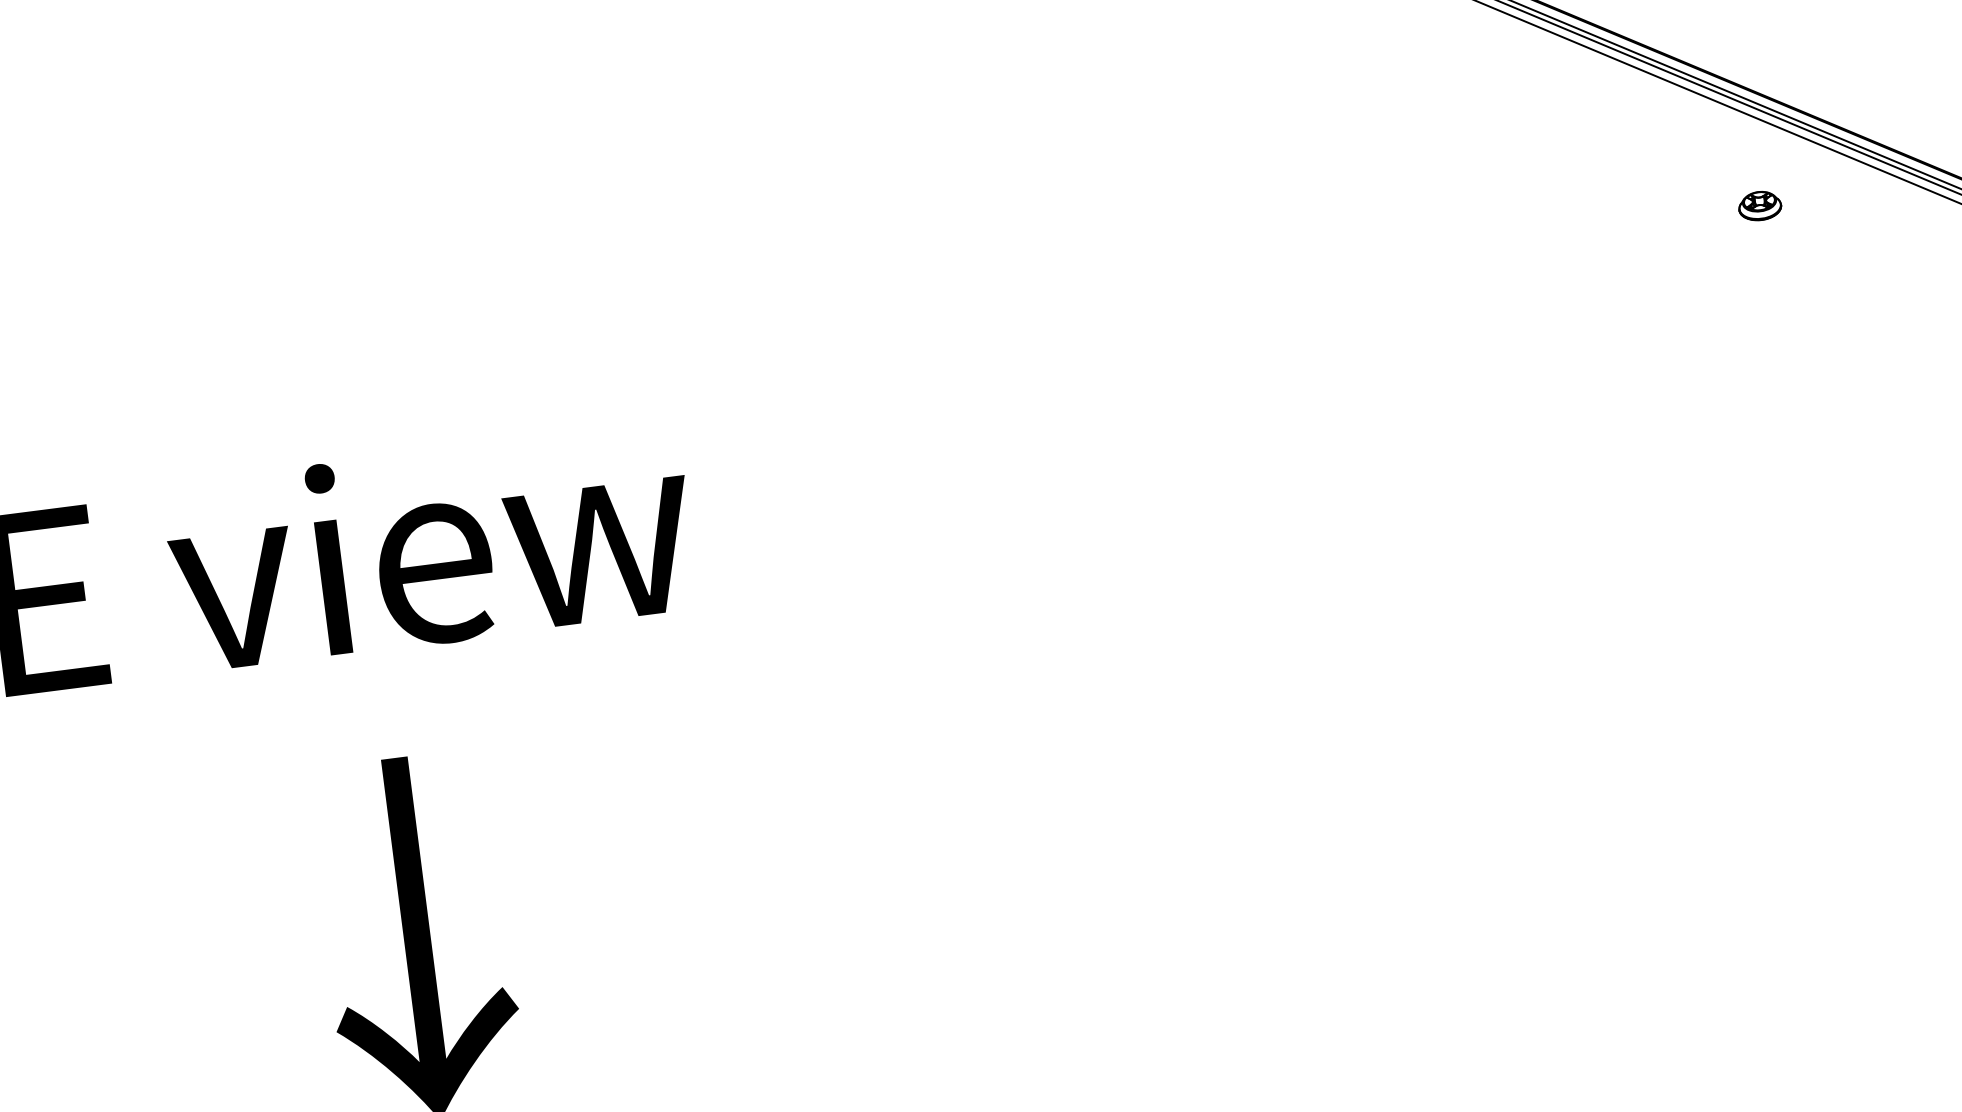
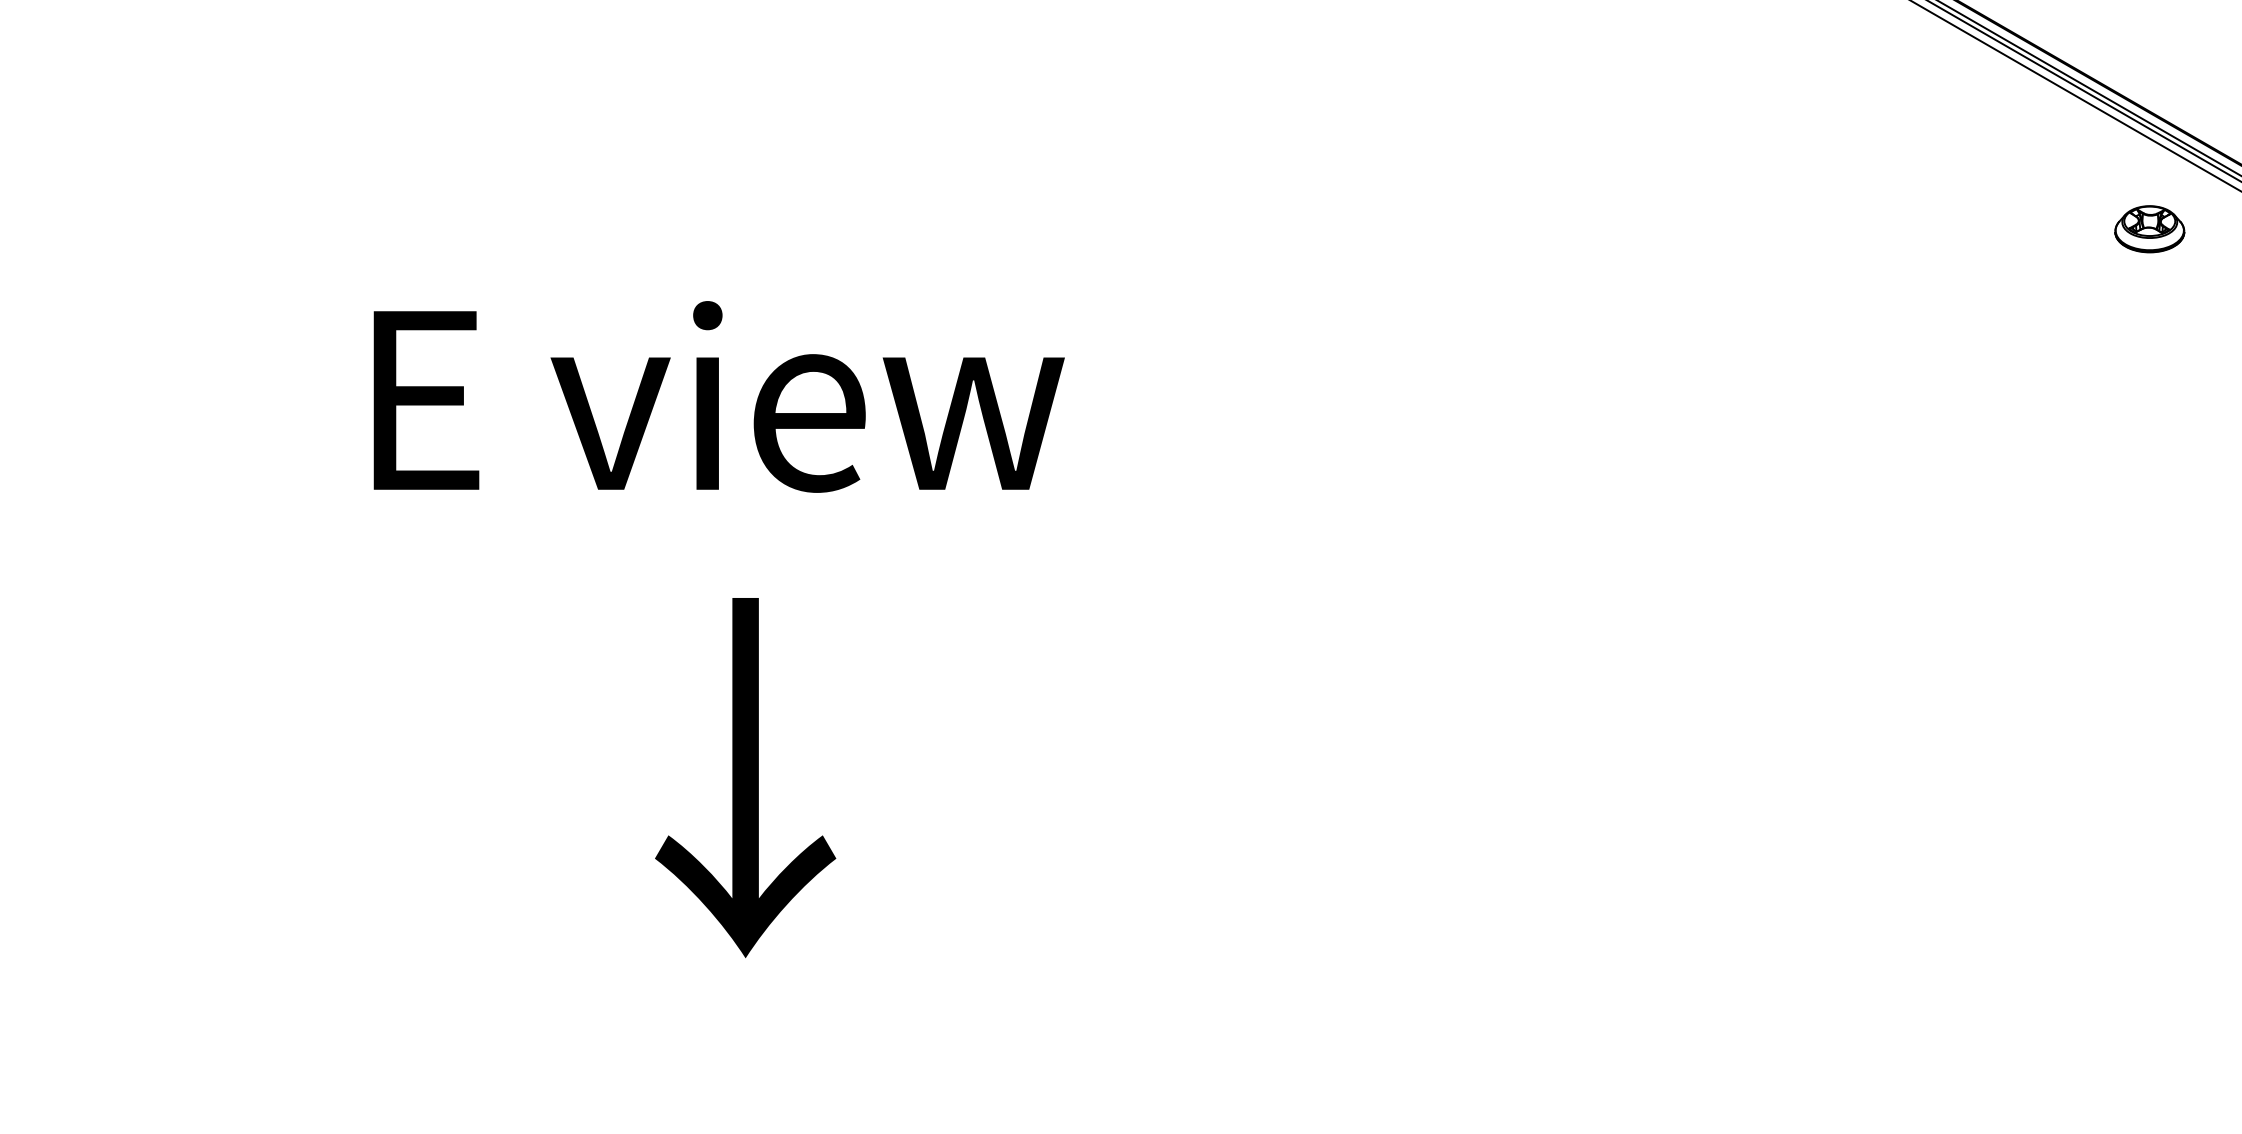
part: (1759, 206) -> (2149, 229), size x1.67

